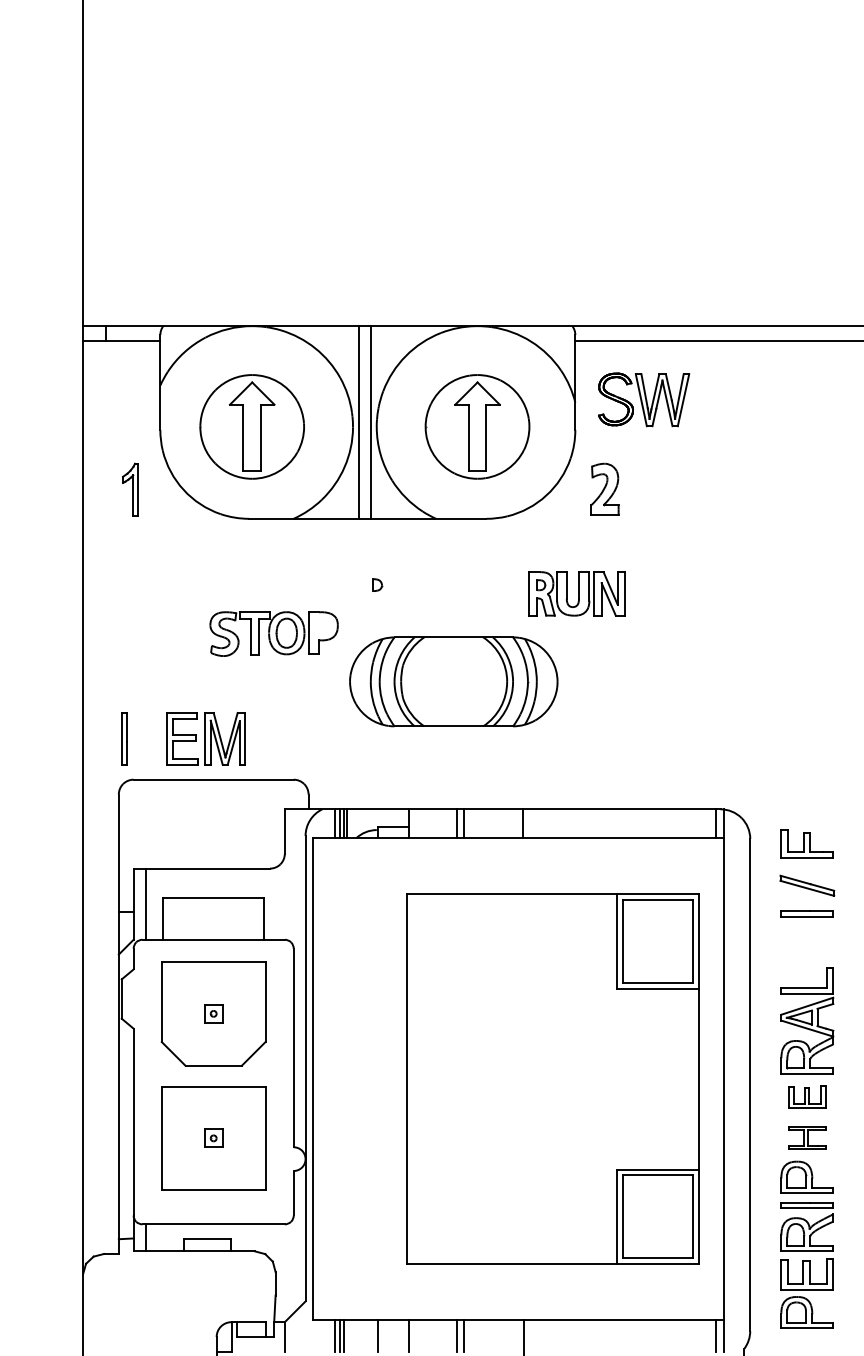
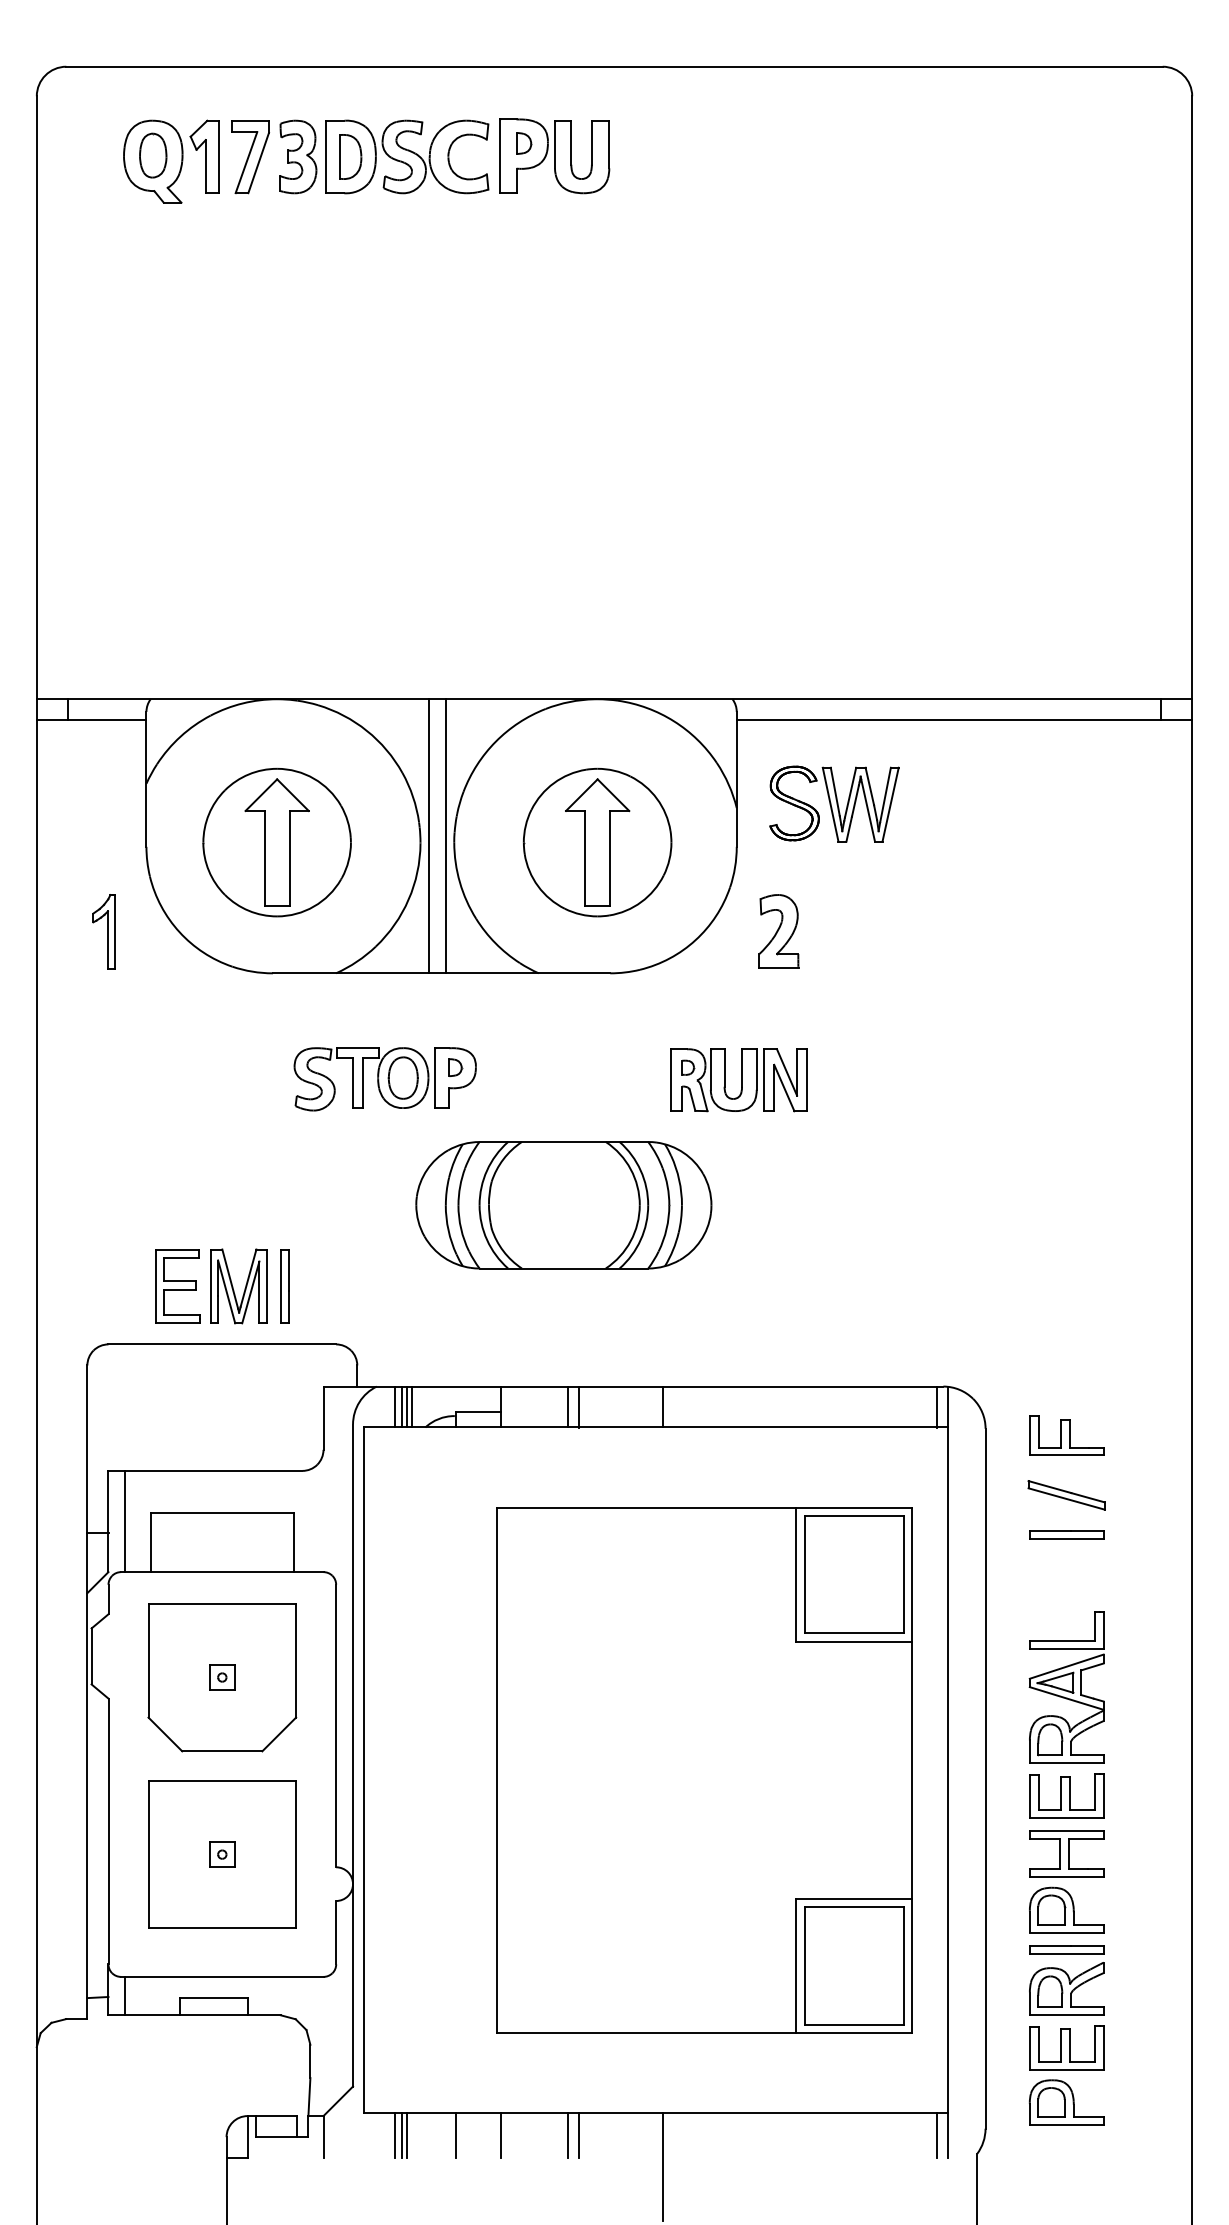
part: (273, 634) -> (384, 1079), moved
part: (124, 738) -> (284, 1286), moved
part: (807, 1096) -> (1066, 1795), size x1.43
part: (807, 1137) -> (1066, 1853), size x1.43

